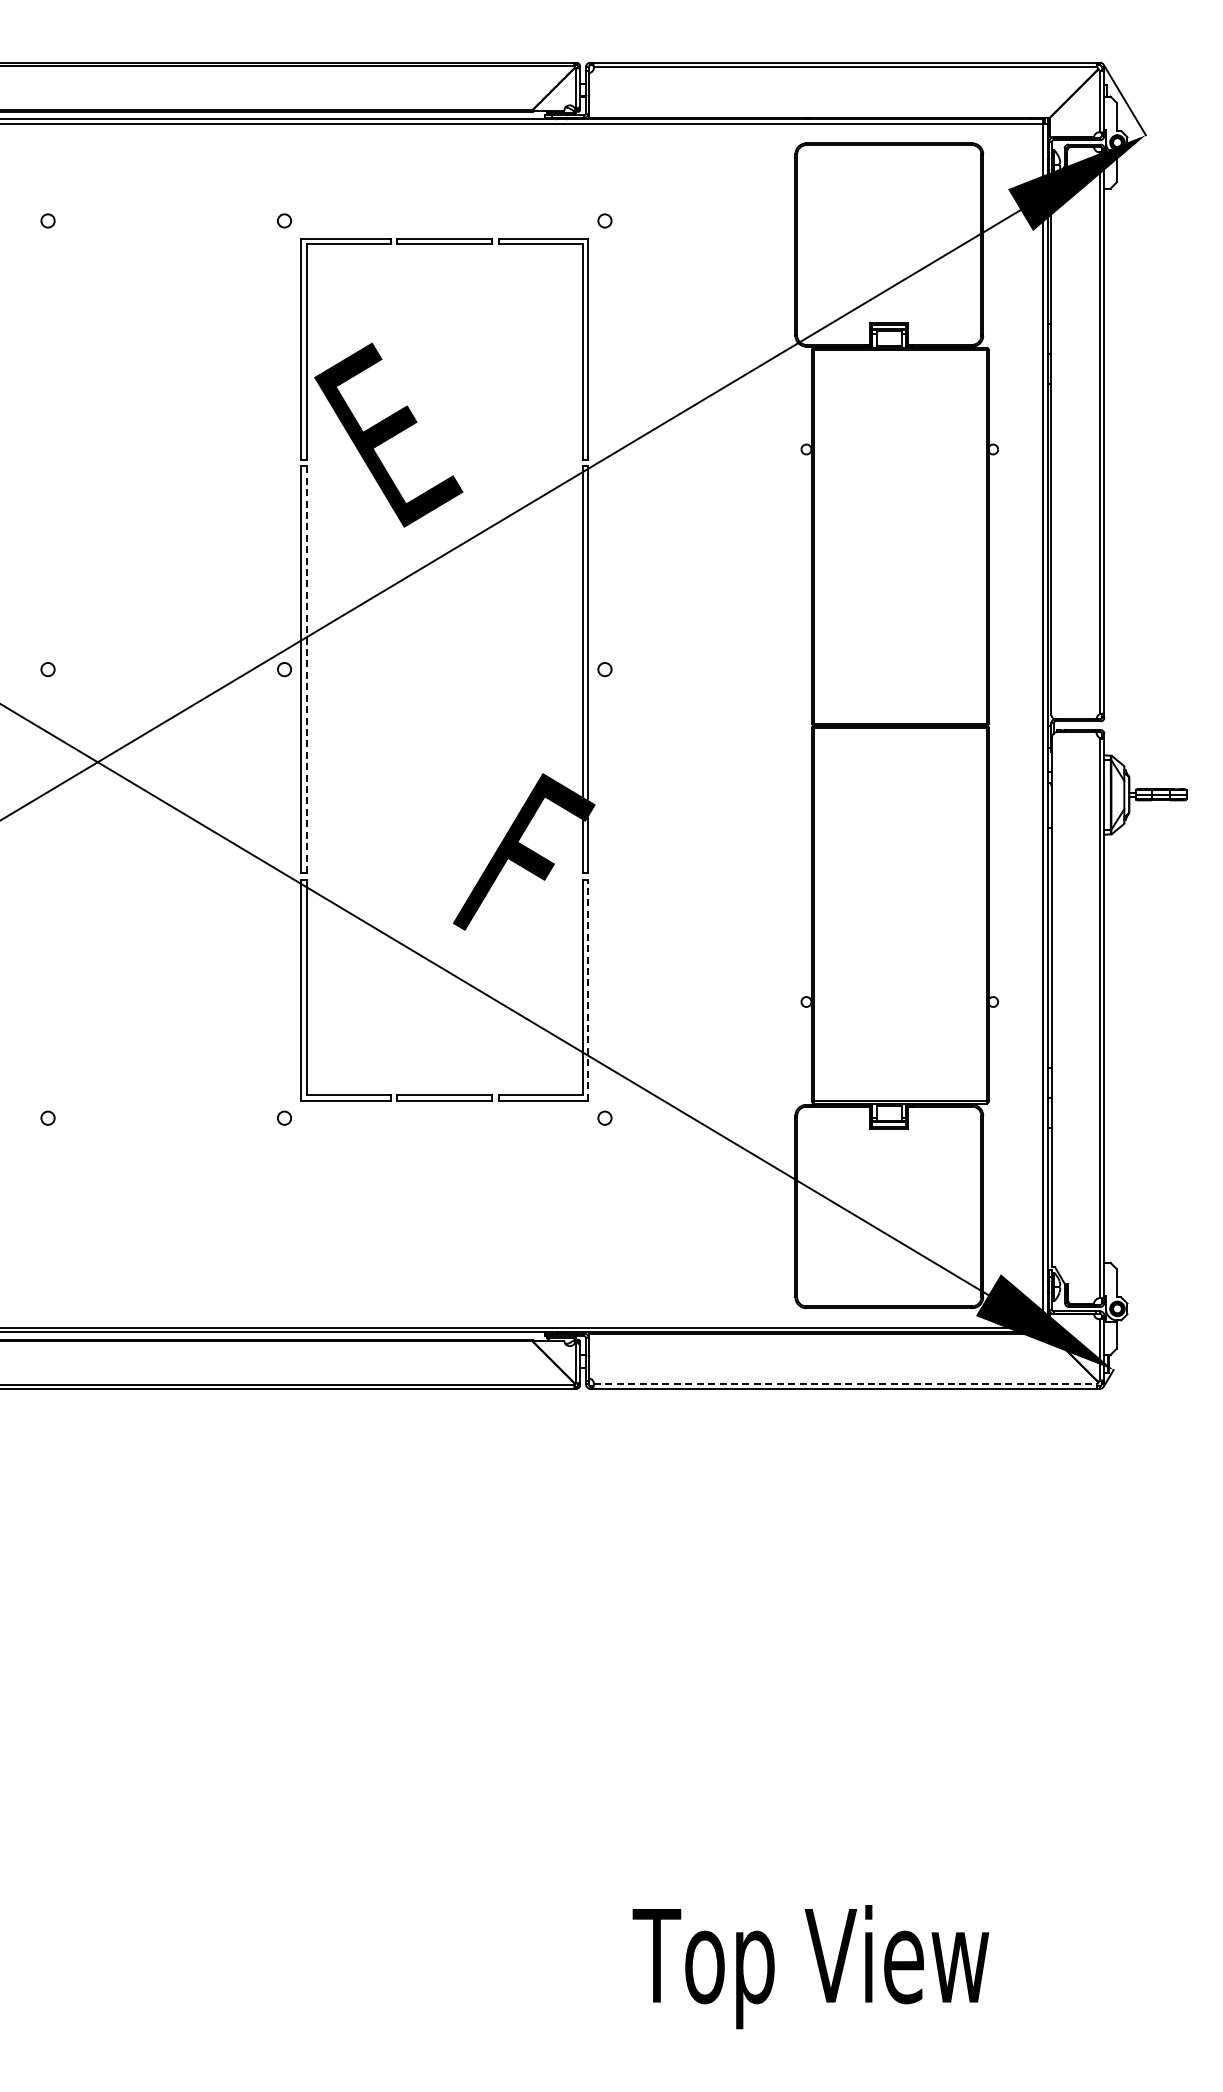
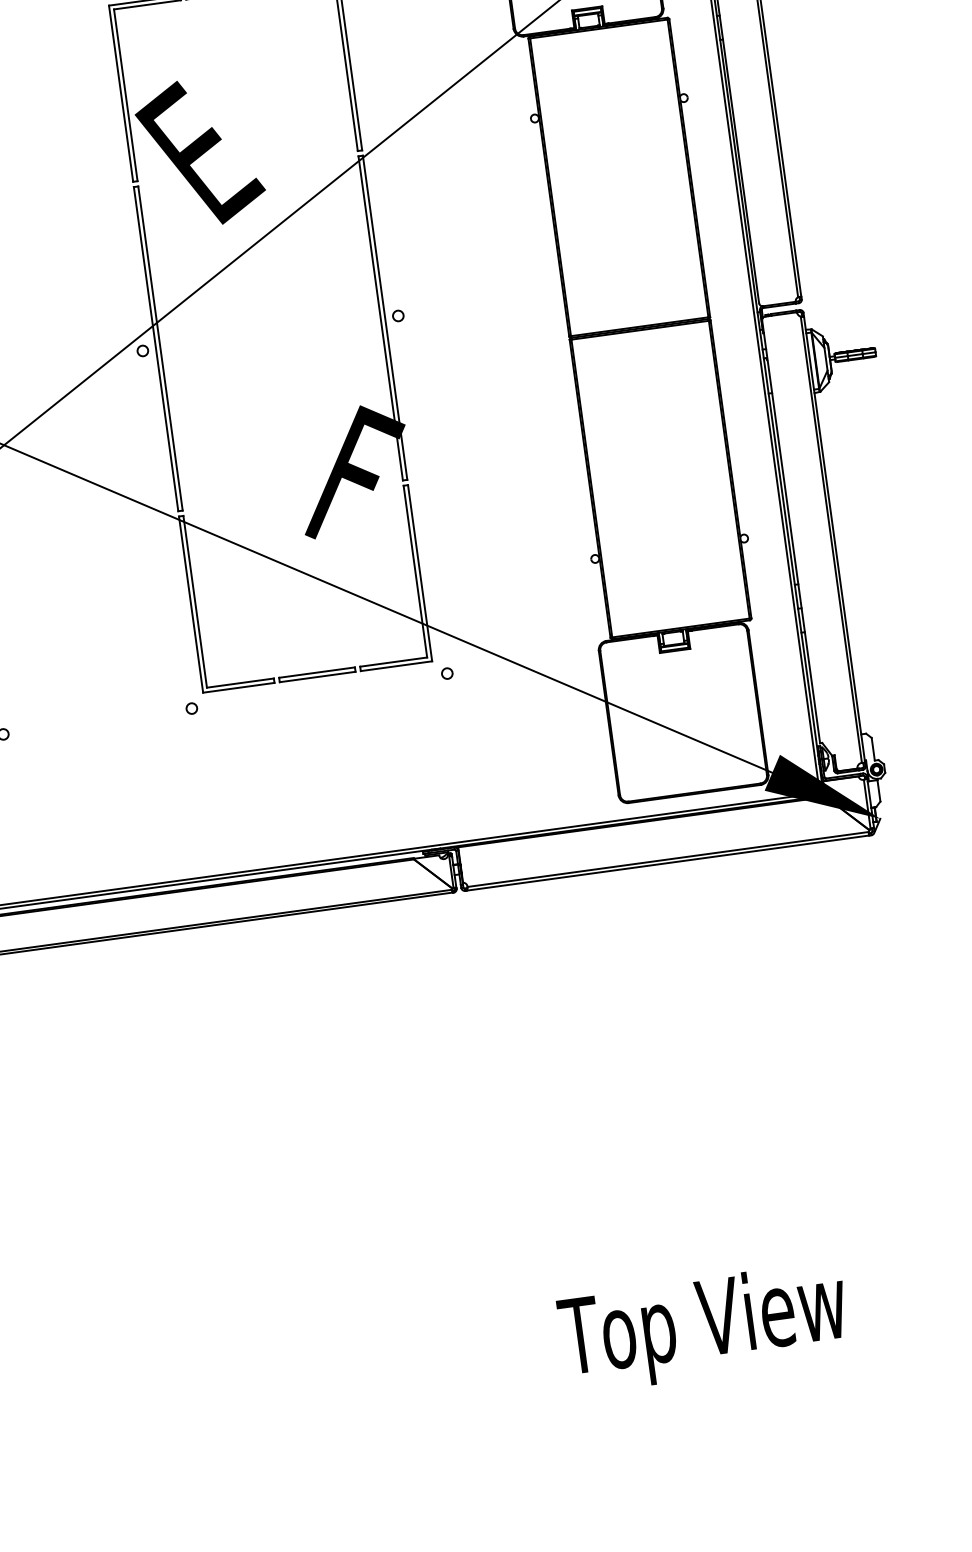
line: (306, 670) -> (160, 349), dashed -> solid
line: (588, 989) -> (420, 572), dashed -> solid
line: (845, 1384) -> (668, 859), dashed -> solid

